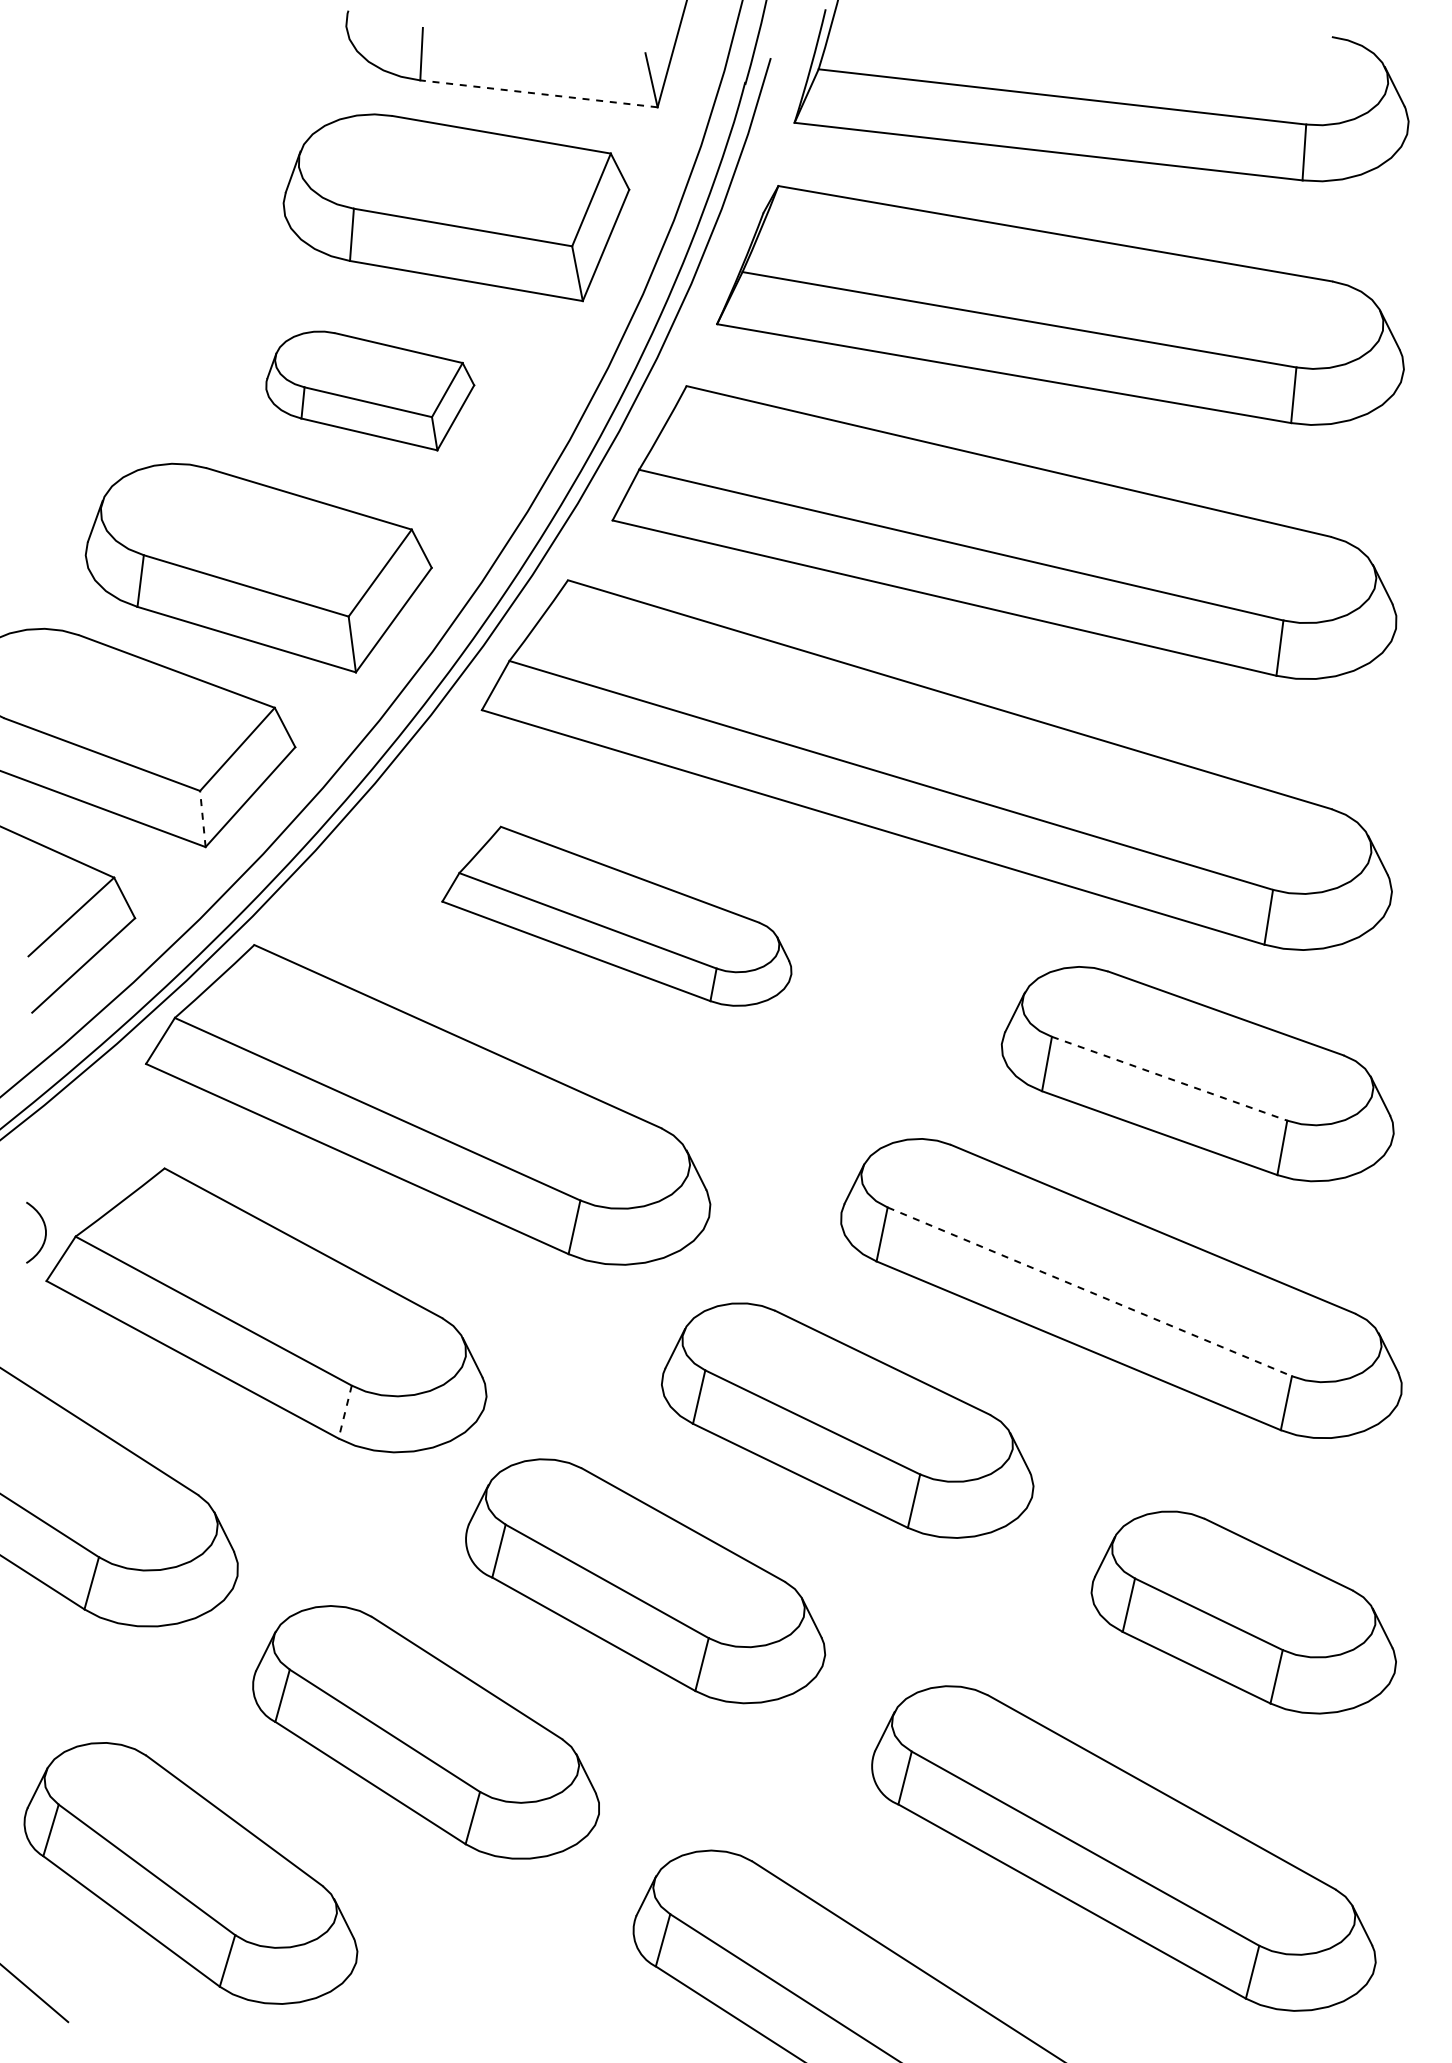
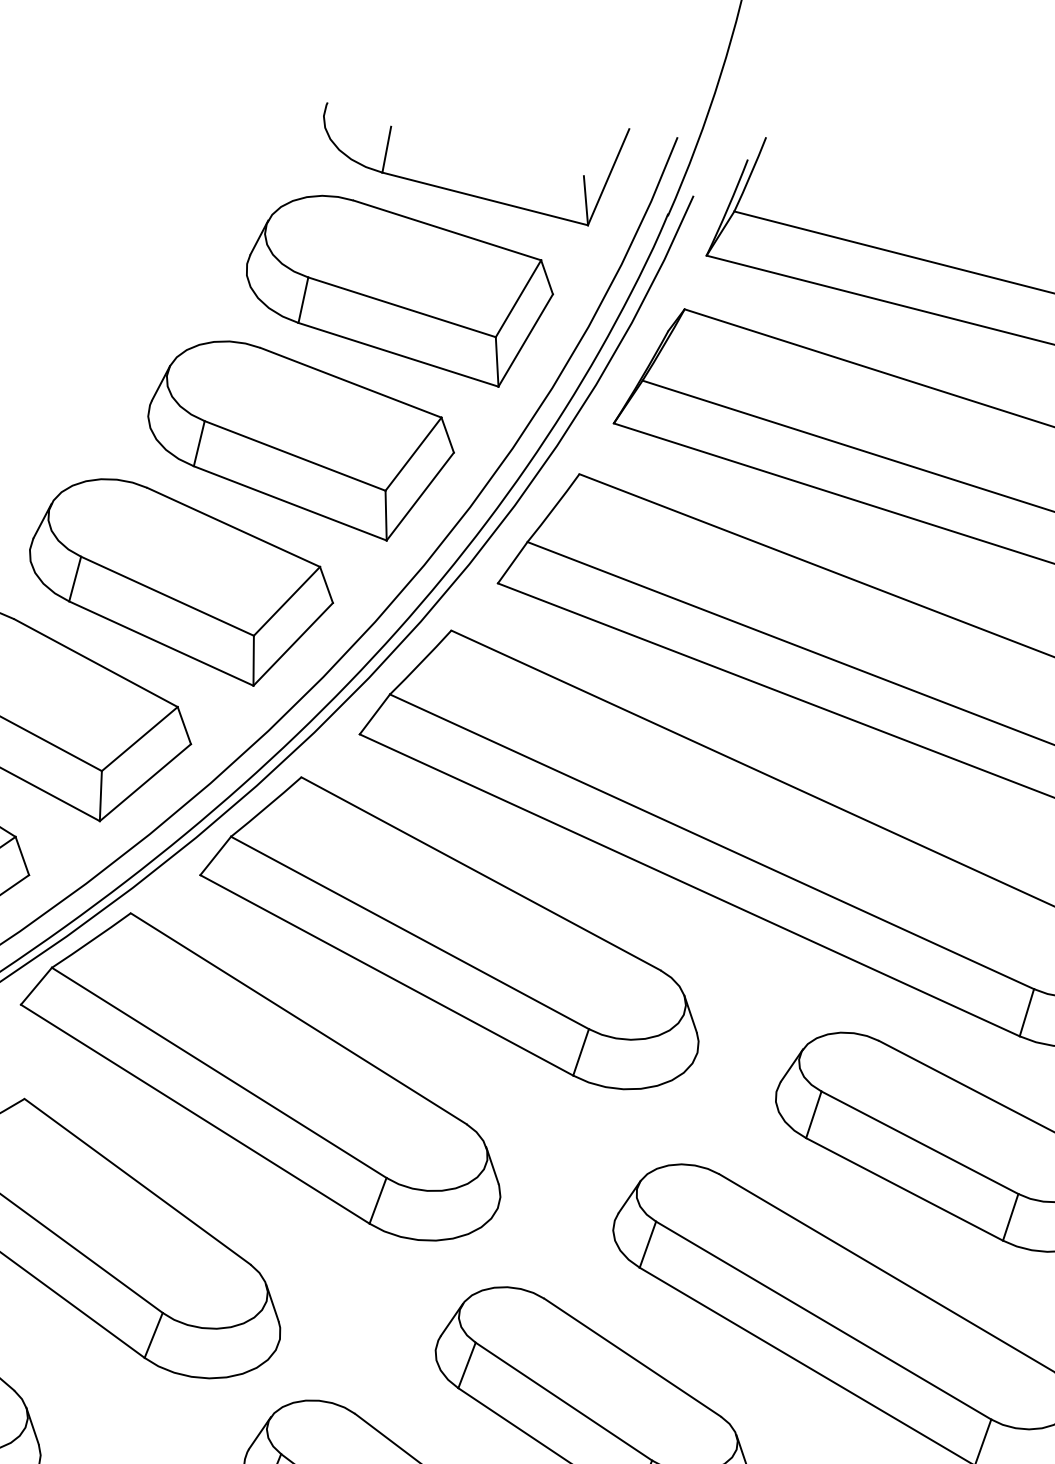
line: (538, 93) -> (484, 198), dashed -> solid
part: (370, 390) -> (300, 439), size x1.67
line: (202, 818) -> (100, 795), dashed -> solid
part: (616, 916) -> (452, 932), size x1.67
line: (1169, 1078) -> (919, 1142), dashed -> solid
line: (1090, 1292) -> (824, 1321), dashed -> solid
line: (345, 1412) -> (153, 1335), dashed -> solid

